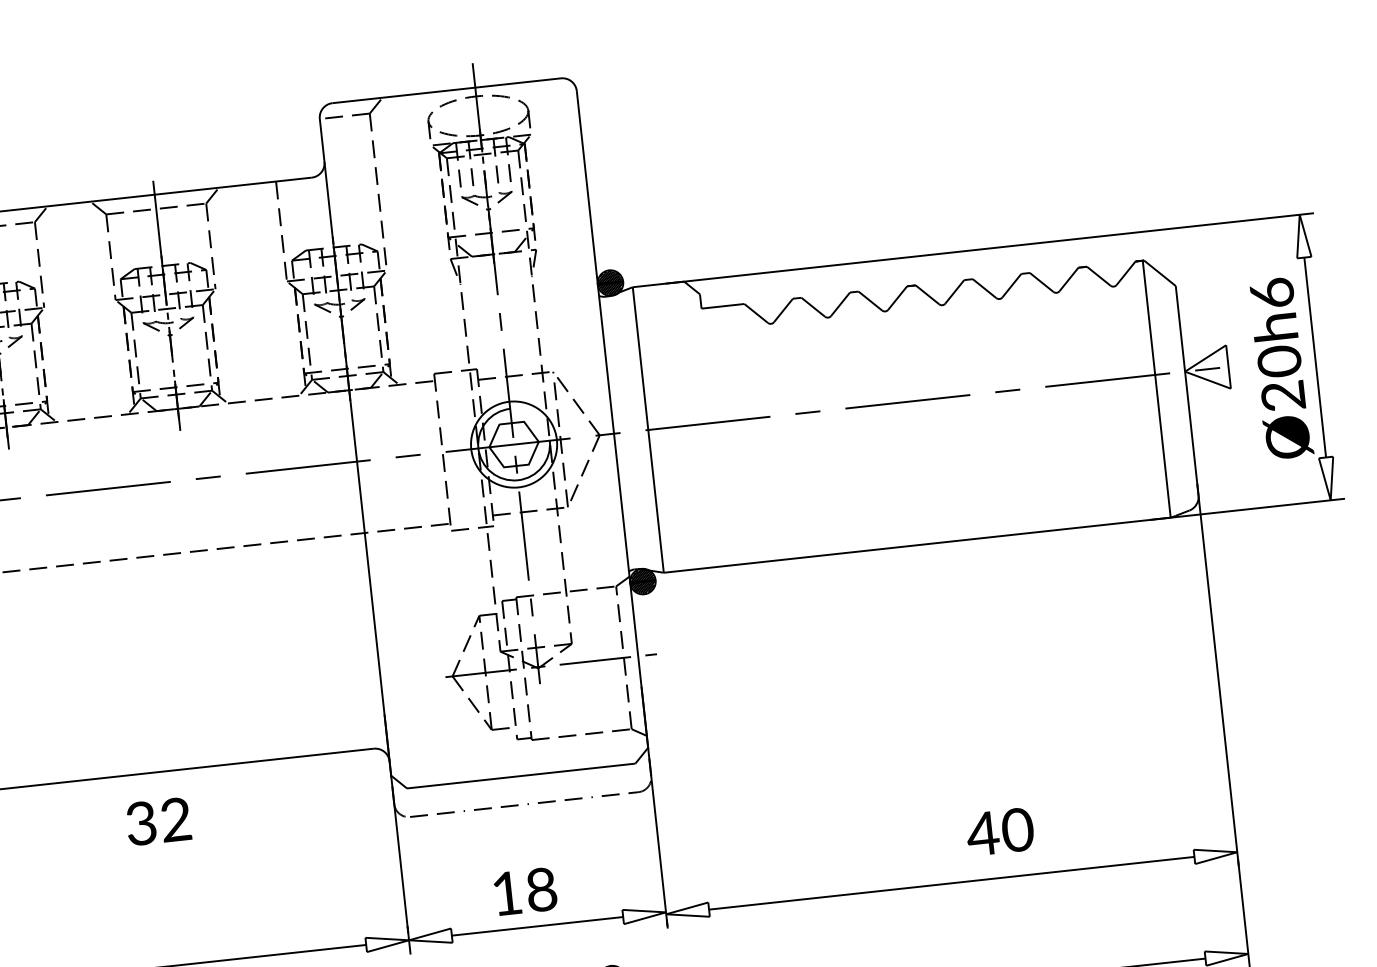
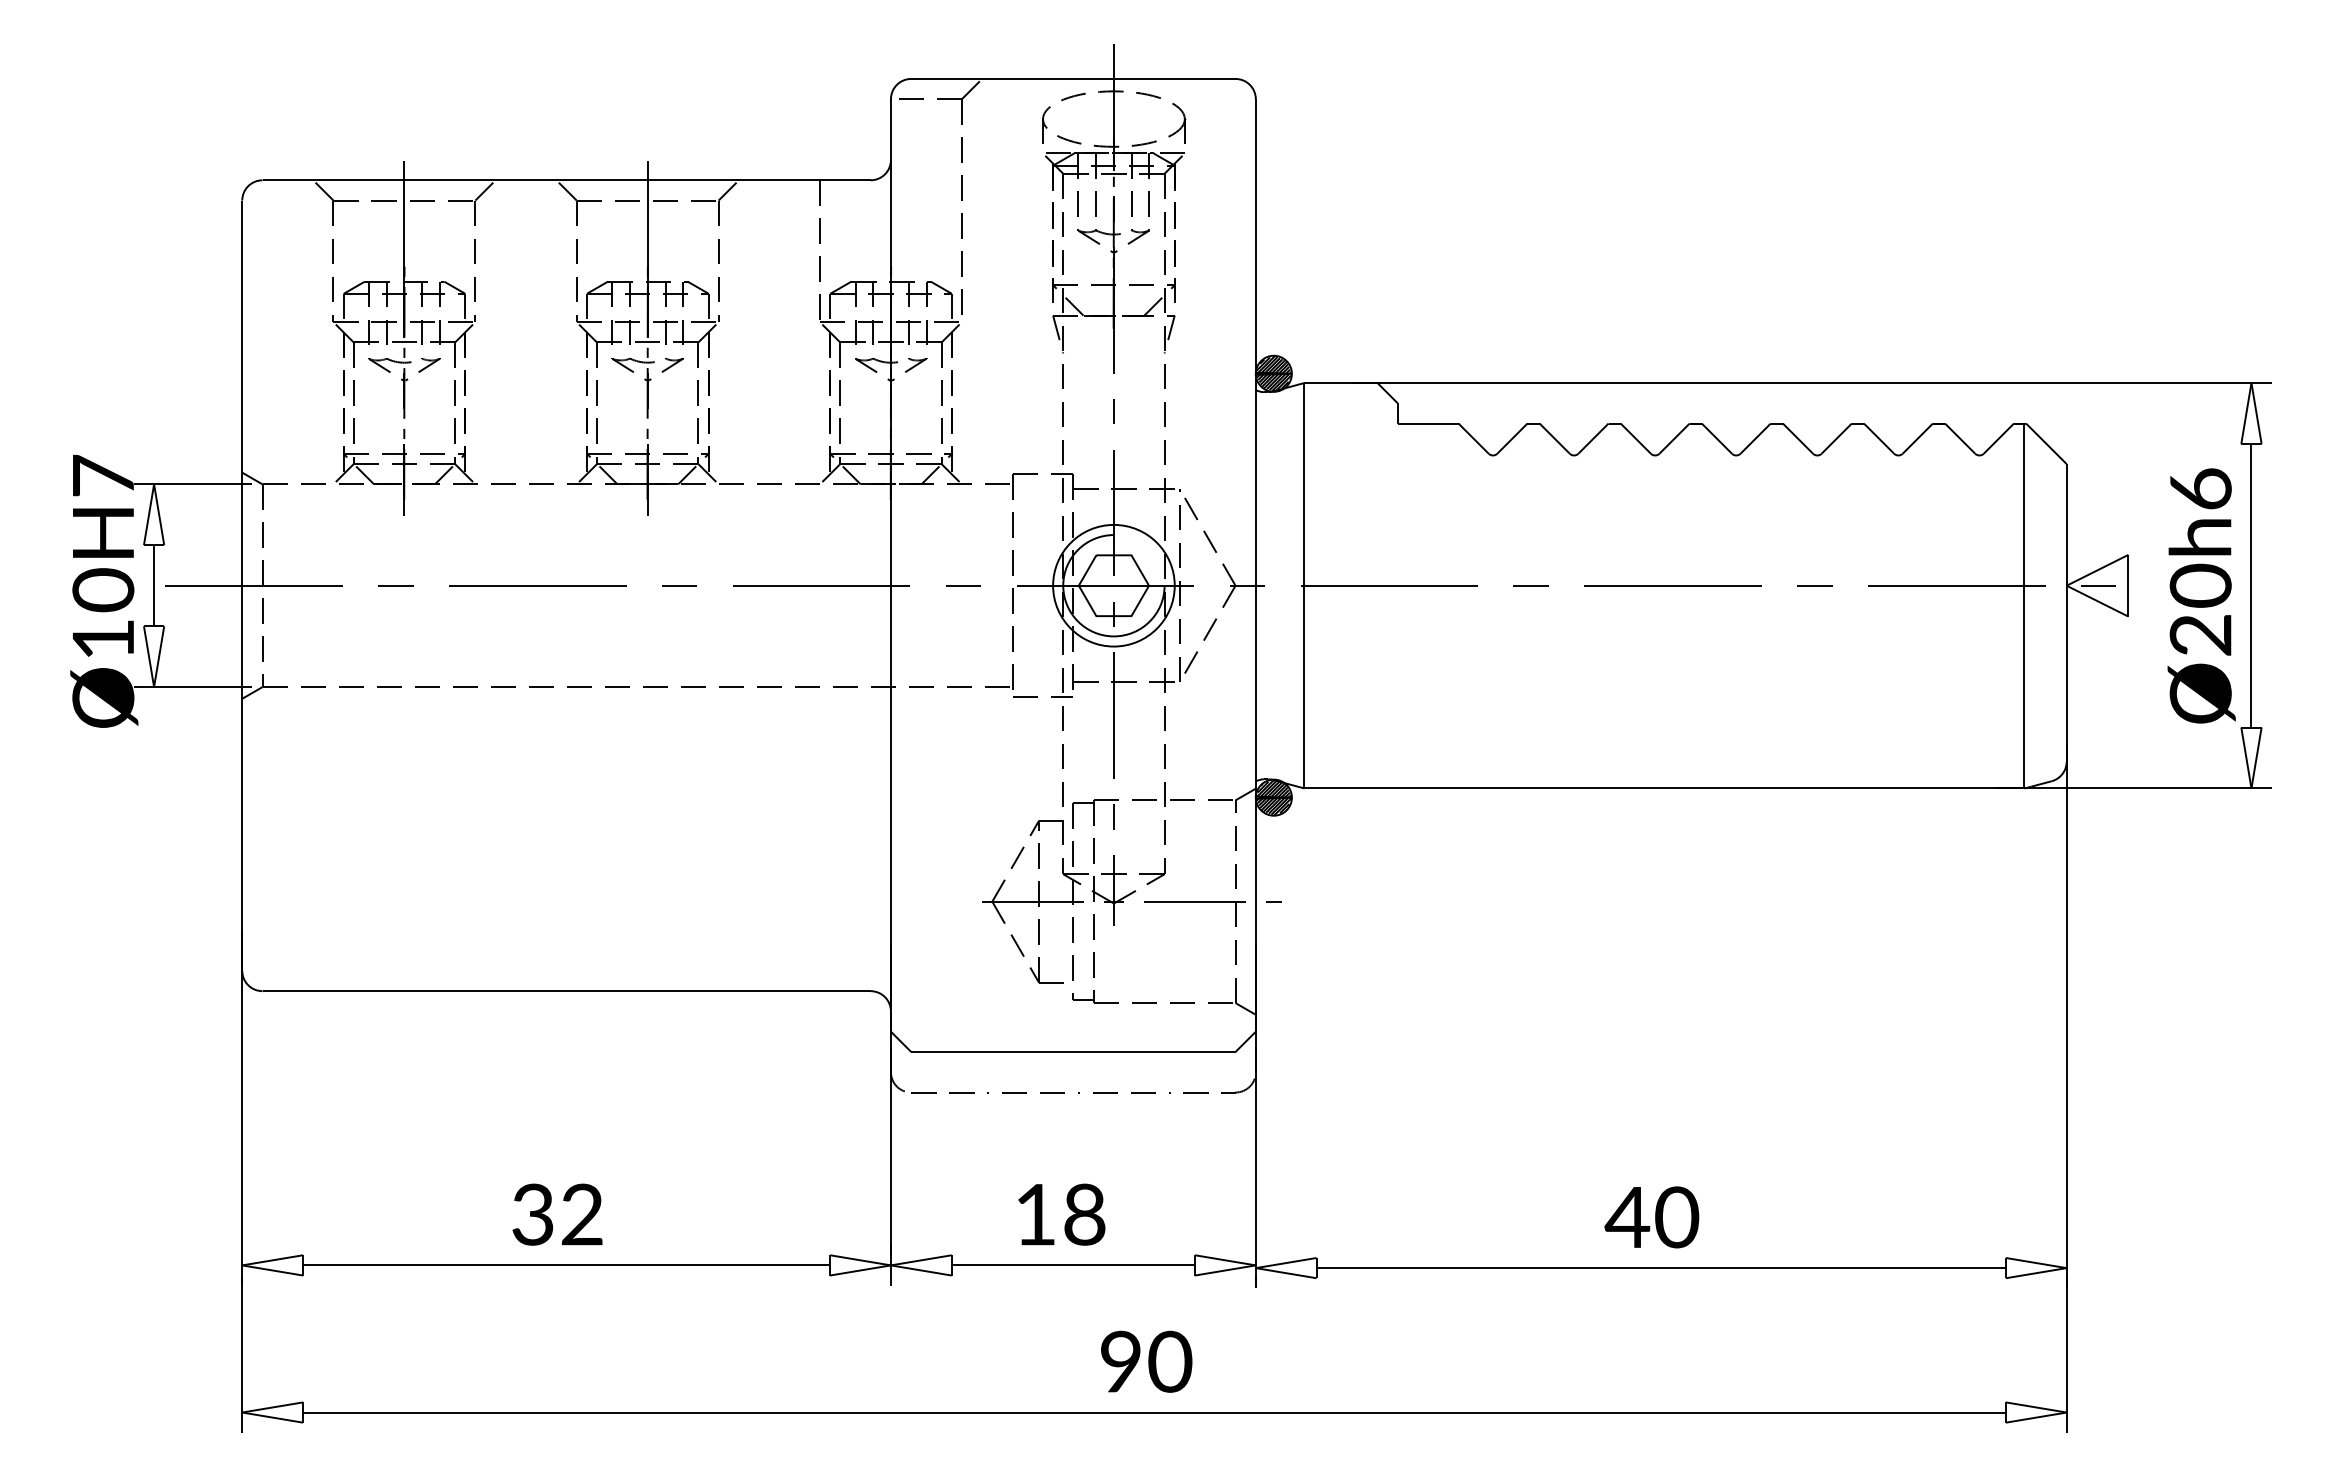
text: (158, 821) -> (557, 1214), moved
text: (999, 832) -> (1651, 1217), moved

